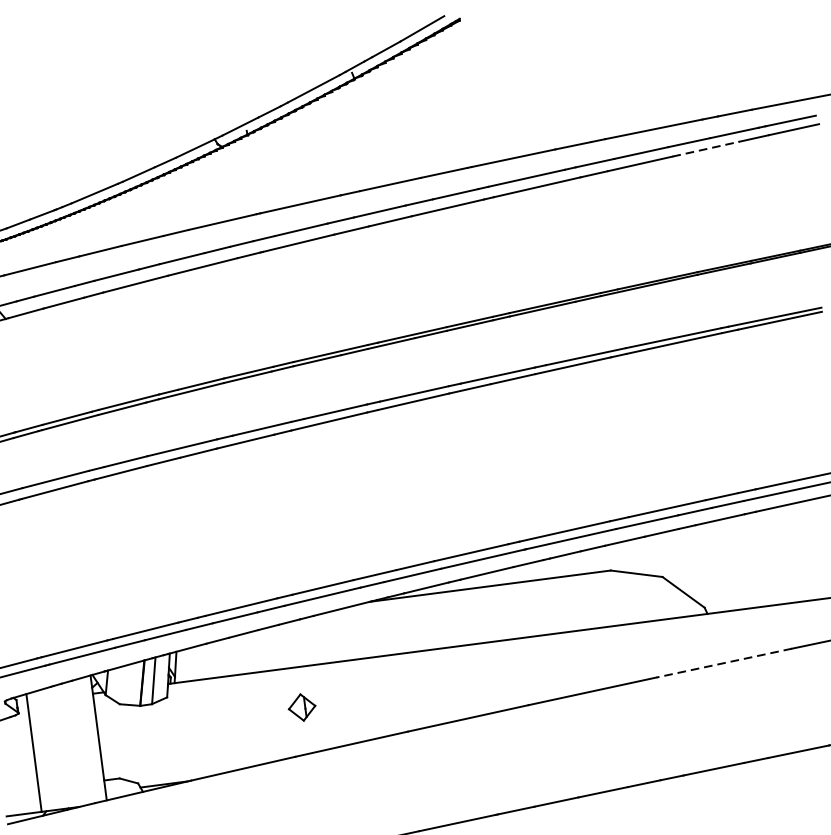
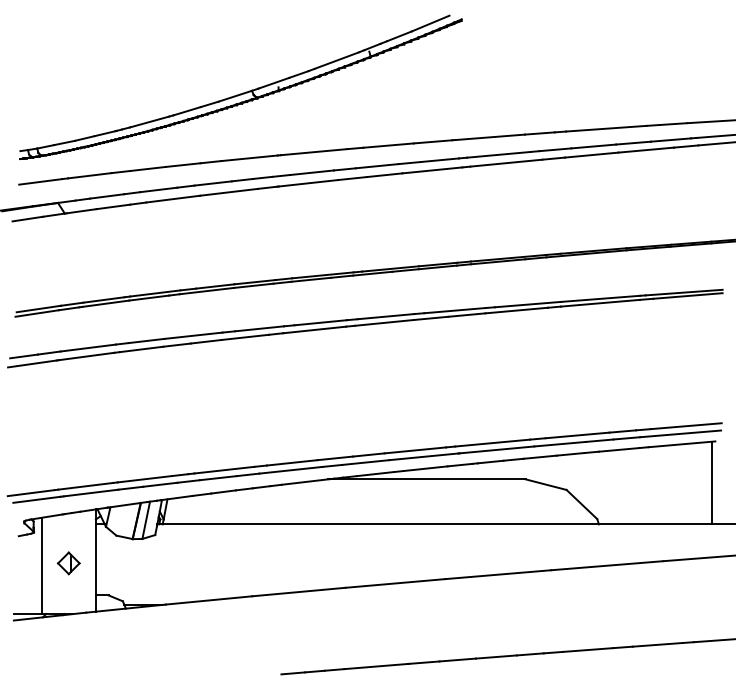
line: (706, 149) -> (646, 150), dashed -> solid
line: (723, 662) -> (606, 565), dashed -> solid
part: (301, 707) -> (68, 563), moved

